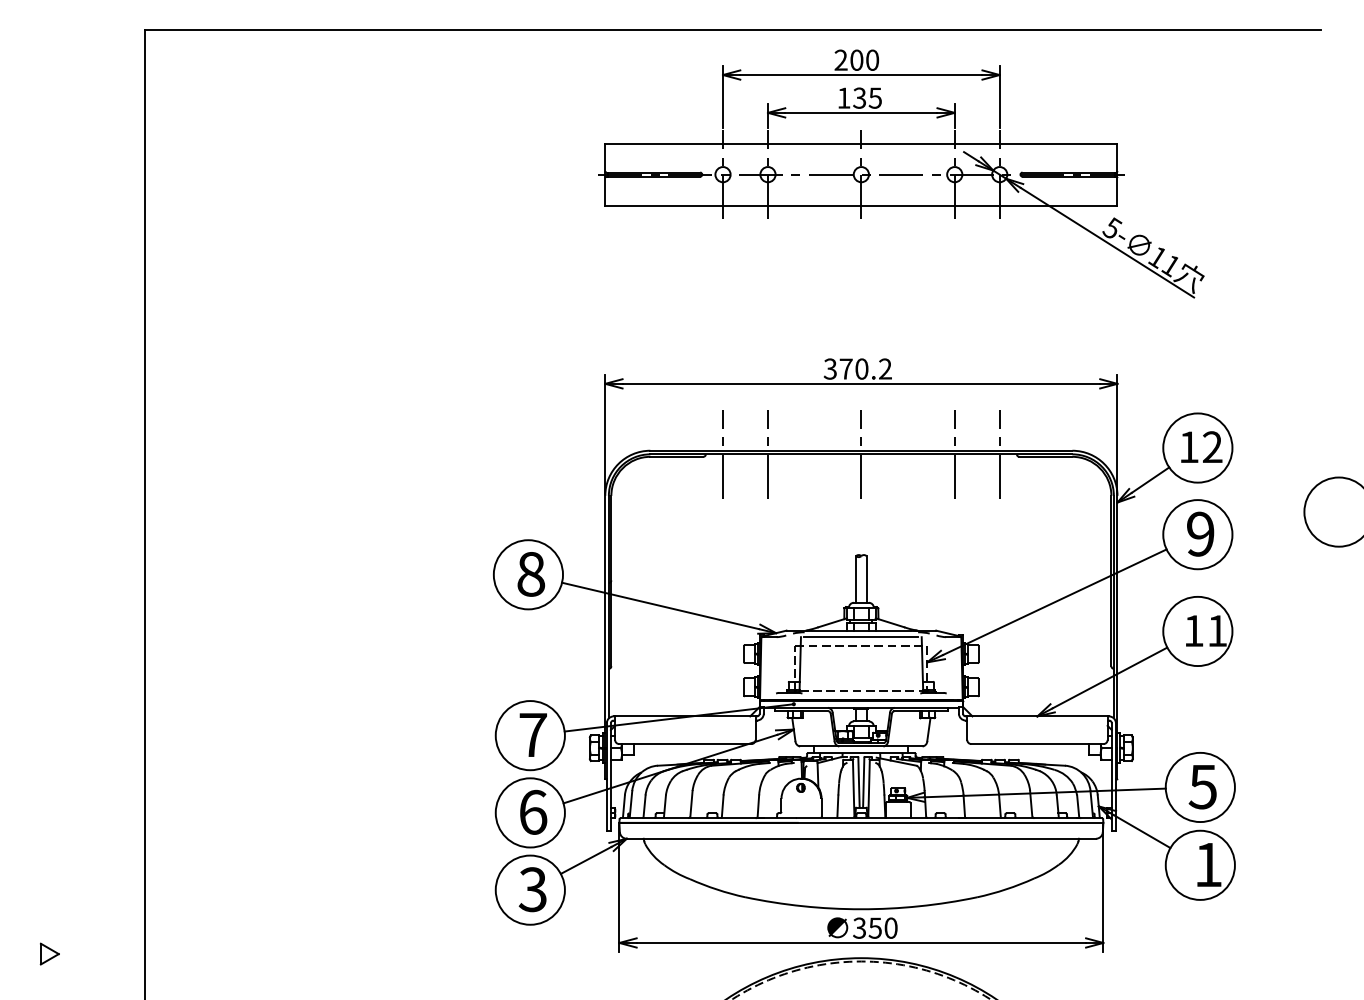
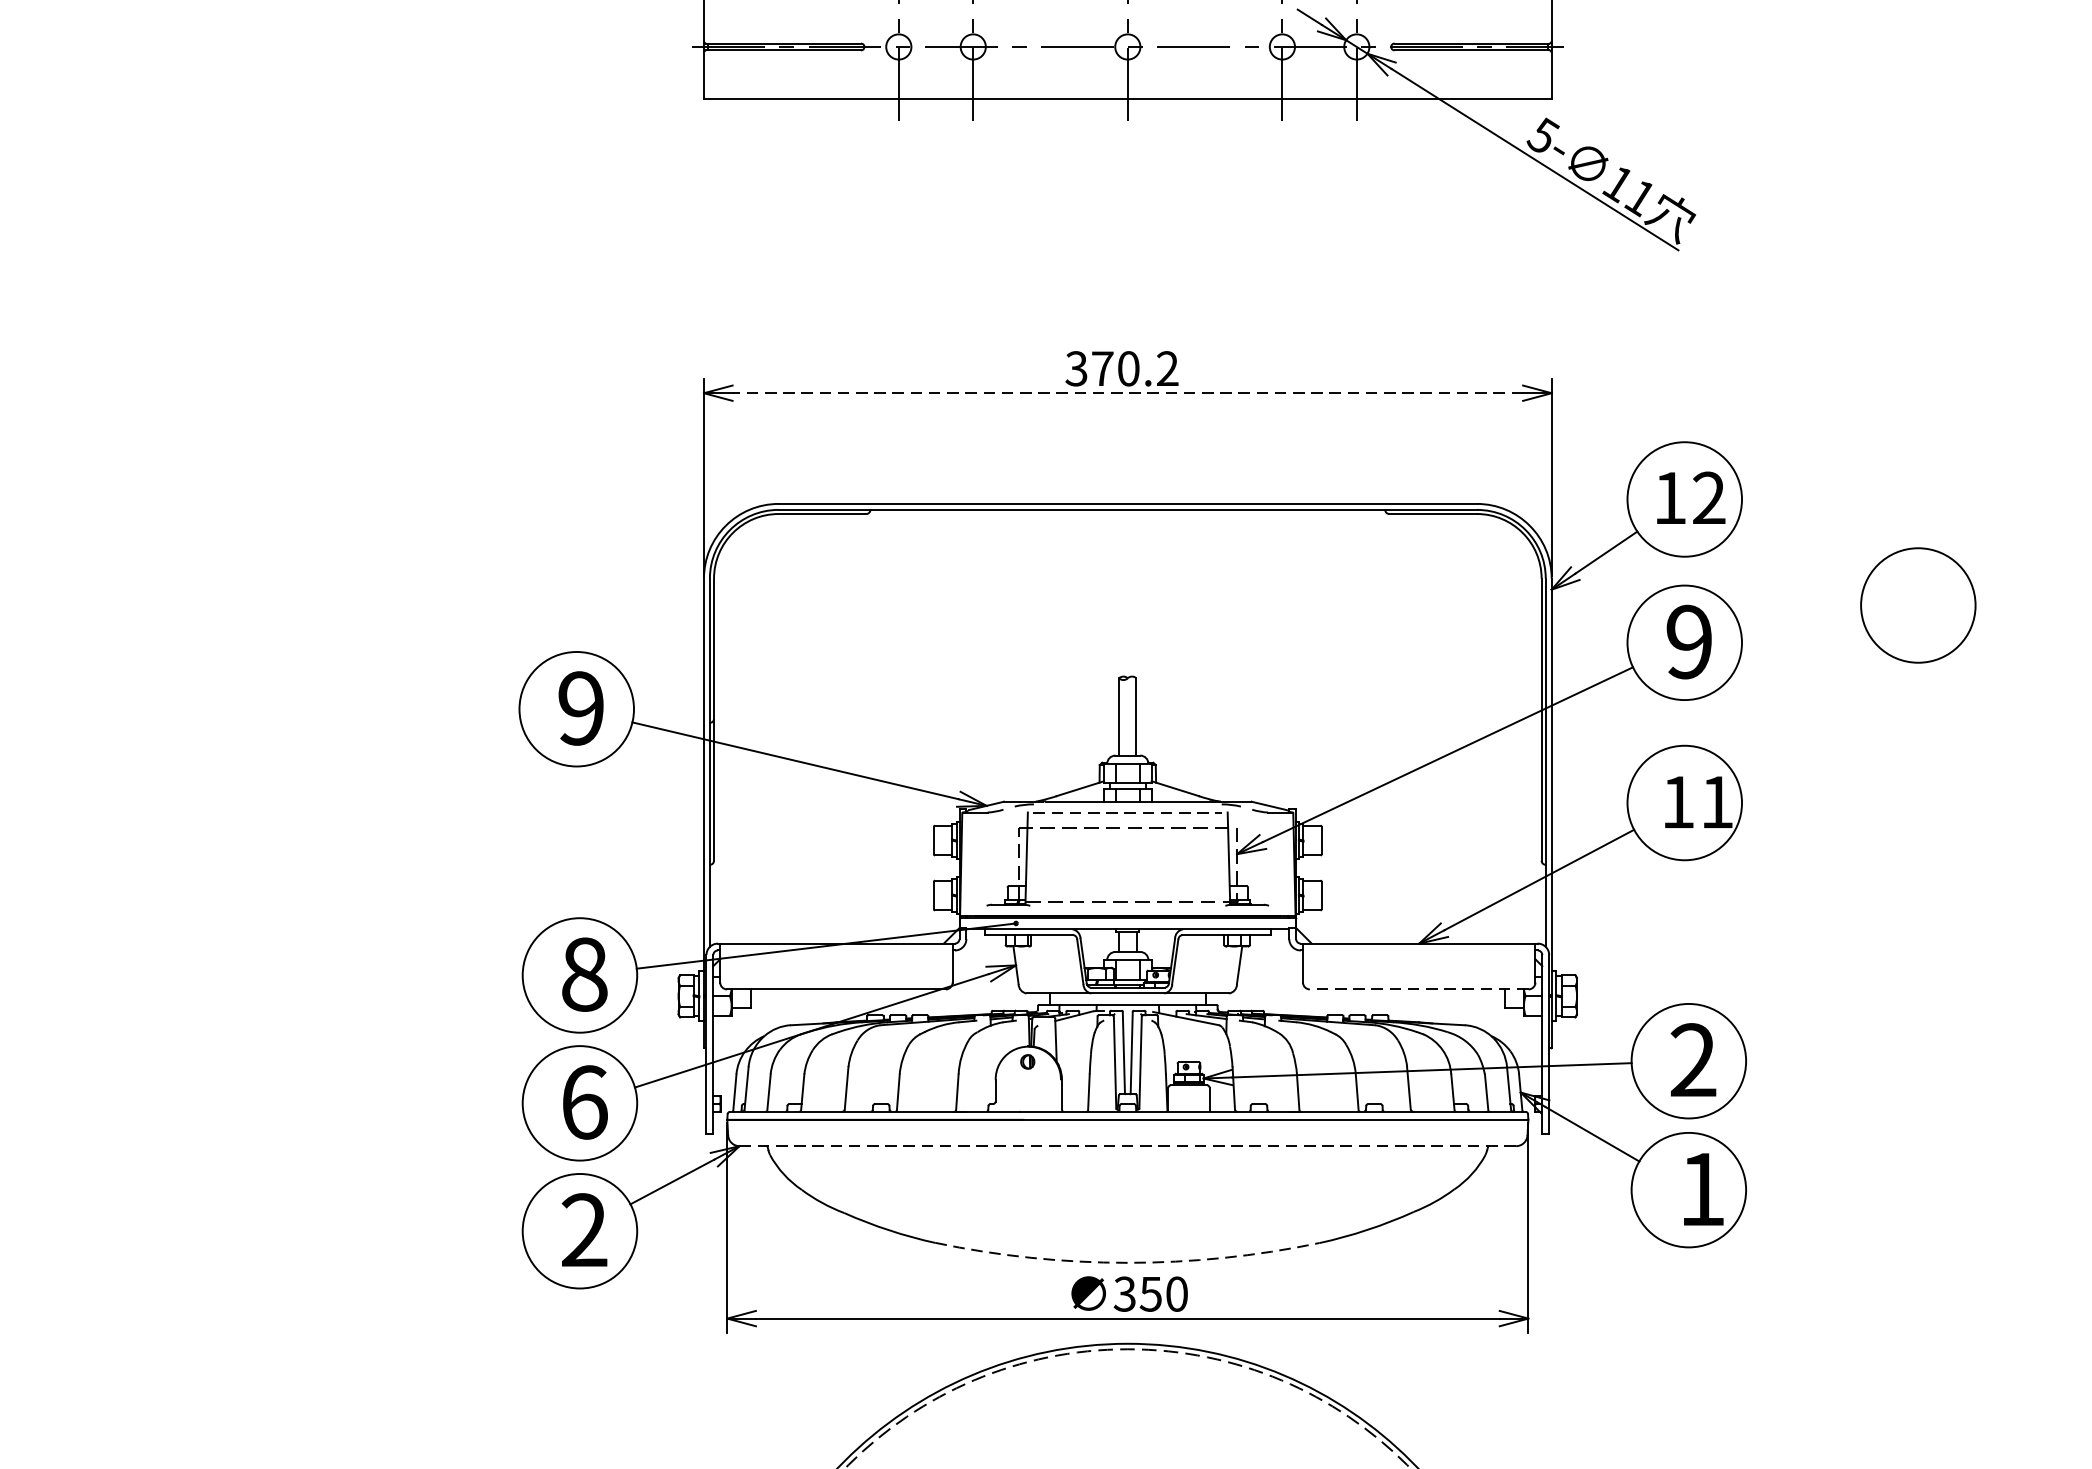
line: (861, 383) -> (1128, 392), solid -> dashed
line: (723, 453) -> (899, 508), removed
line: (767, 453) -> (972, 508), removed
line: (861, 453) -> (1128, 508), removed
line: (954, 453) -> (1281, 508), removed
line: (999, 453) -> (1356, 508), removed
text: (531, 573) -> (581, 707), 8 -> 9
line: (861, 637) -> (1128, 813), solid -> dashed
text: (533, 734) -> (585, 973), 7 -> 8
line: (1036, 744) -> (1417, 990), solid -> dashed
text: (1202, 786) -> (1692, 1059), 5 -> 2
line: (861, 838) -> (1128, 1145), solid -> dashed
text: (532, 889) -> (583, 1230), 3 -> 2
arc: (861, 909) -> (1128, 1263), solid -> dashed

